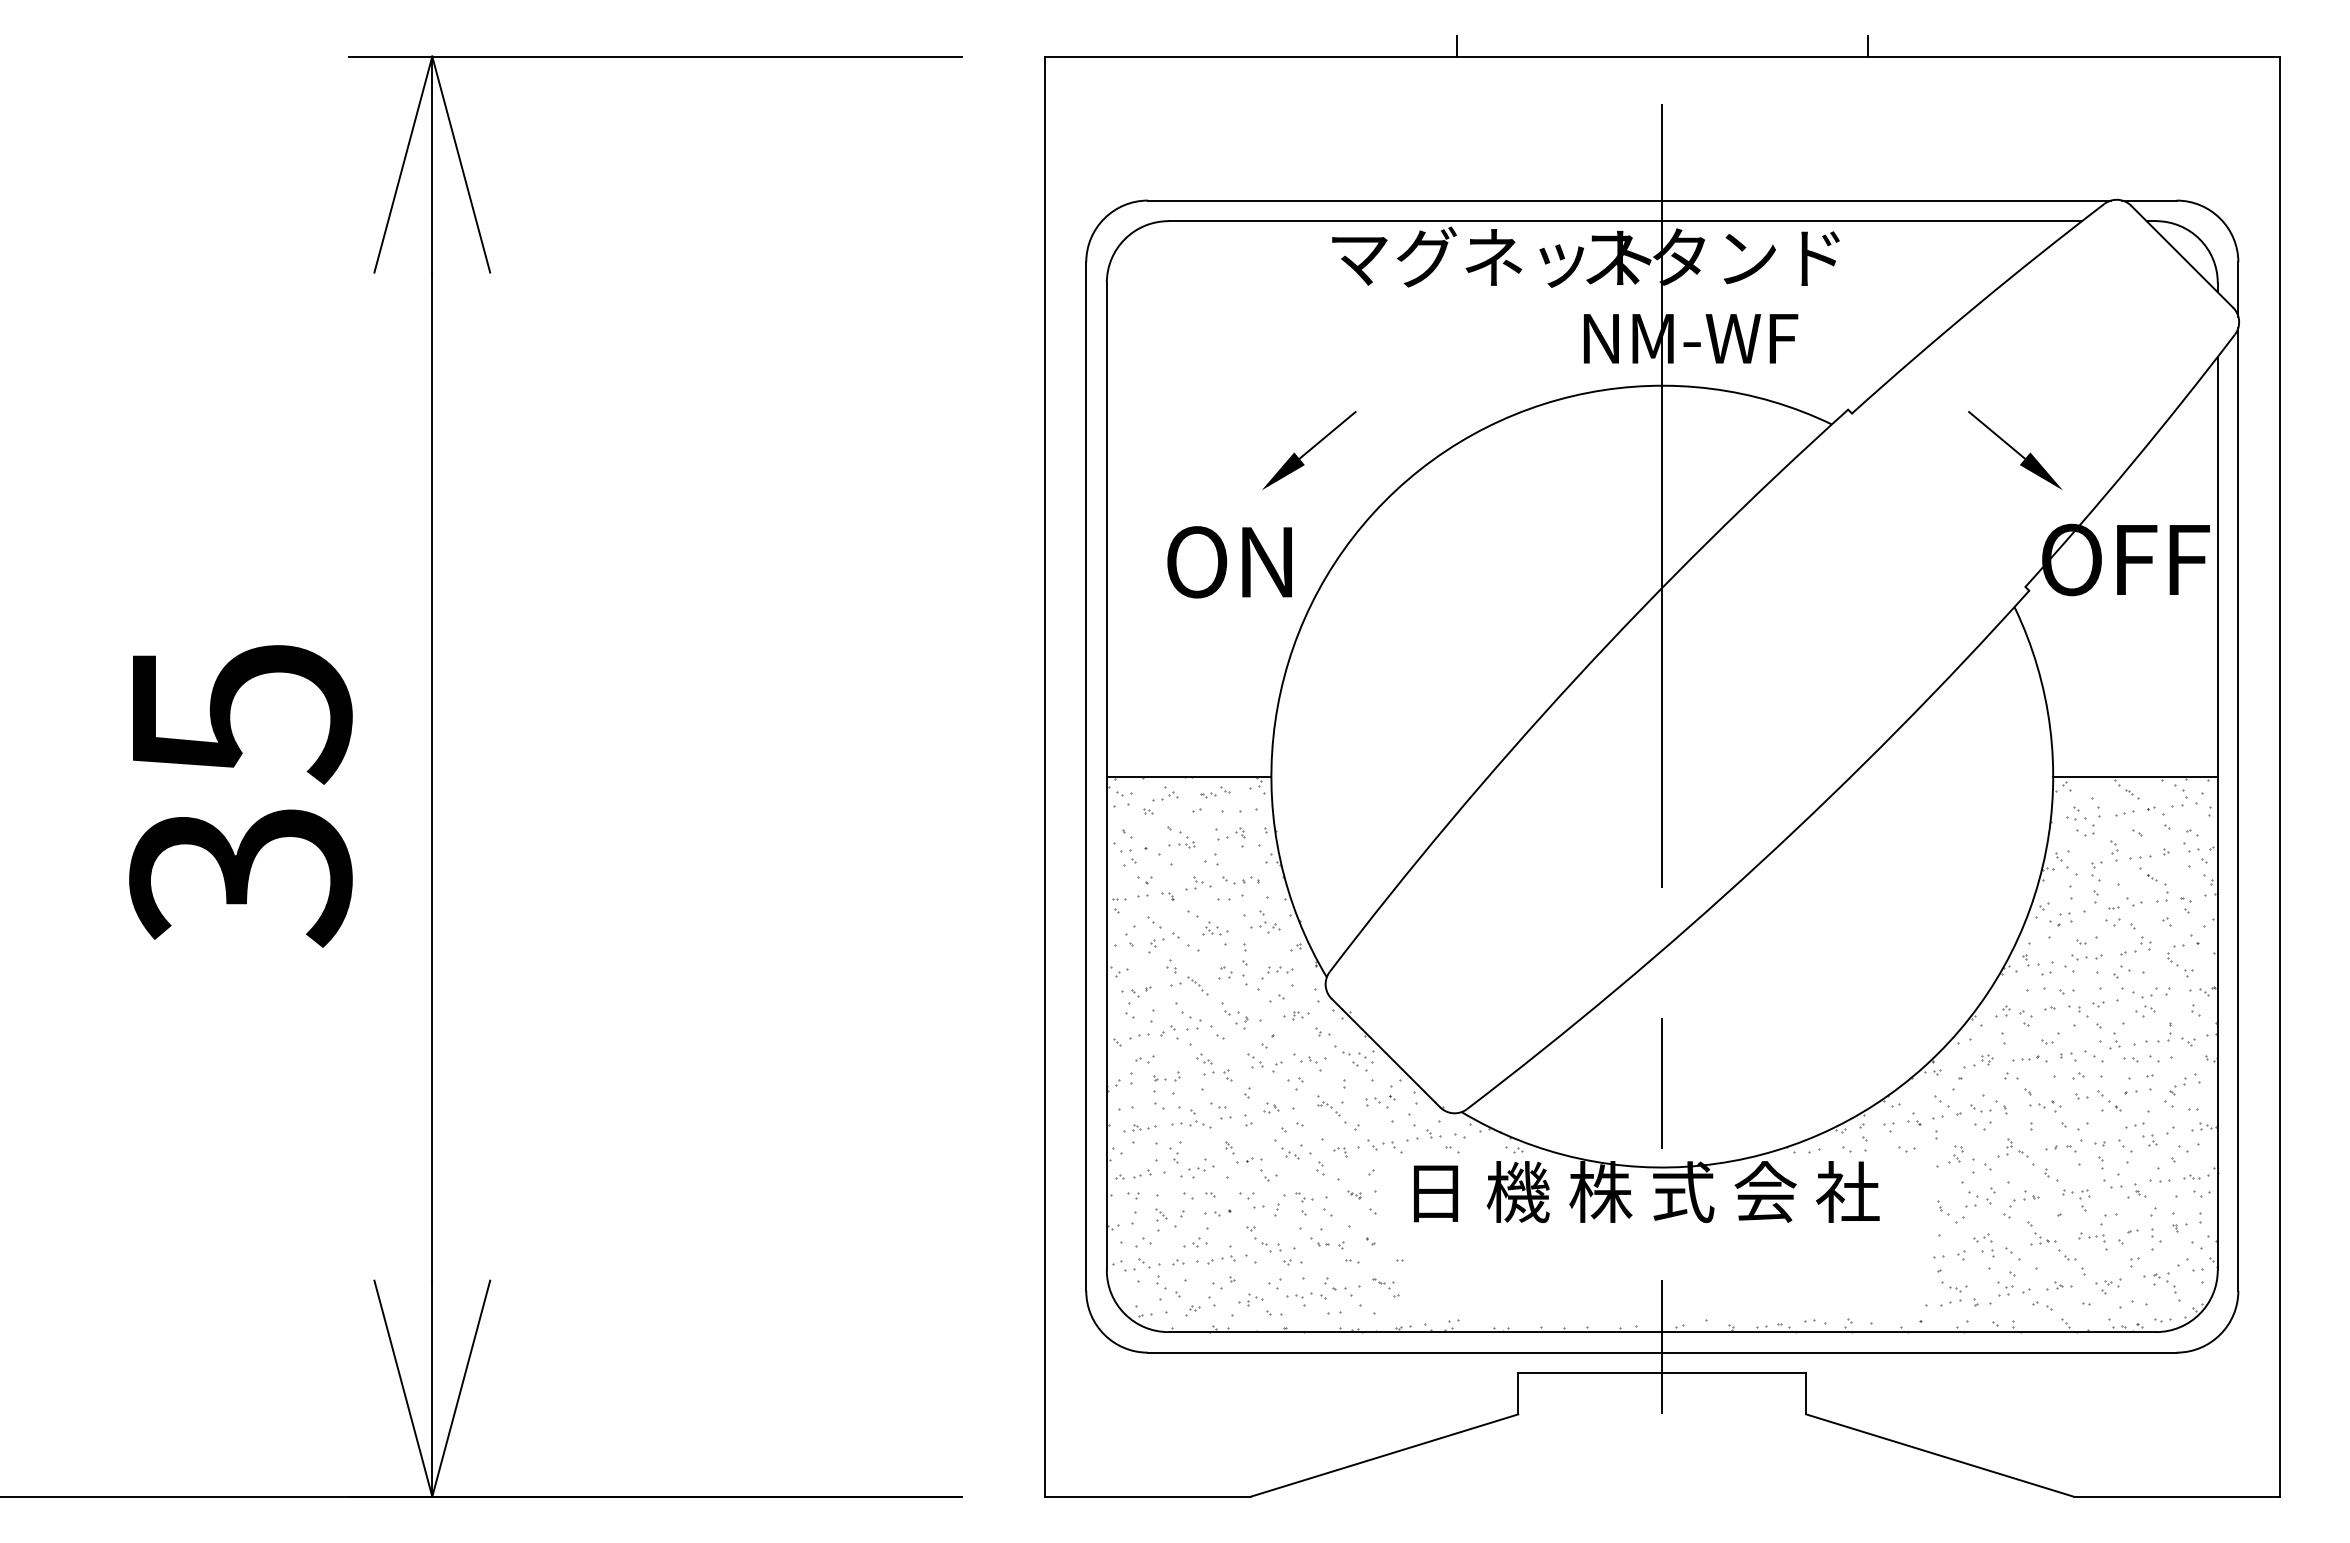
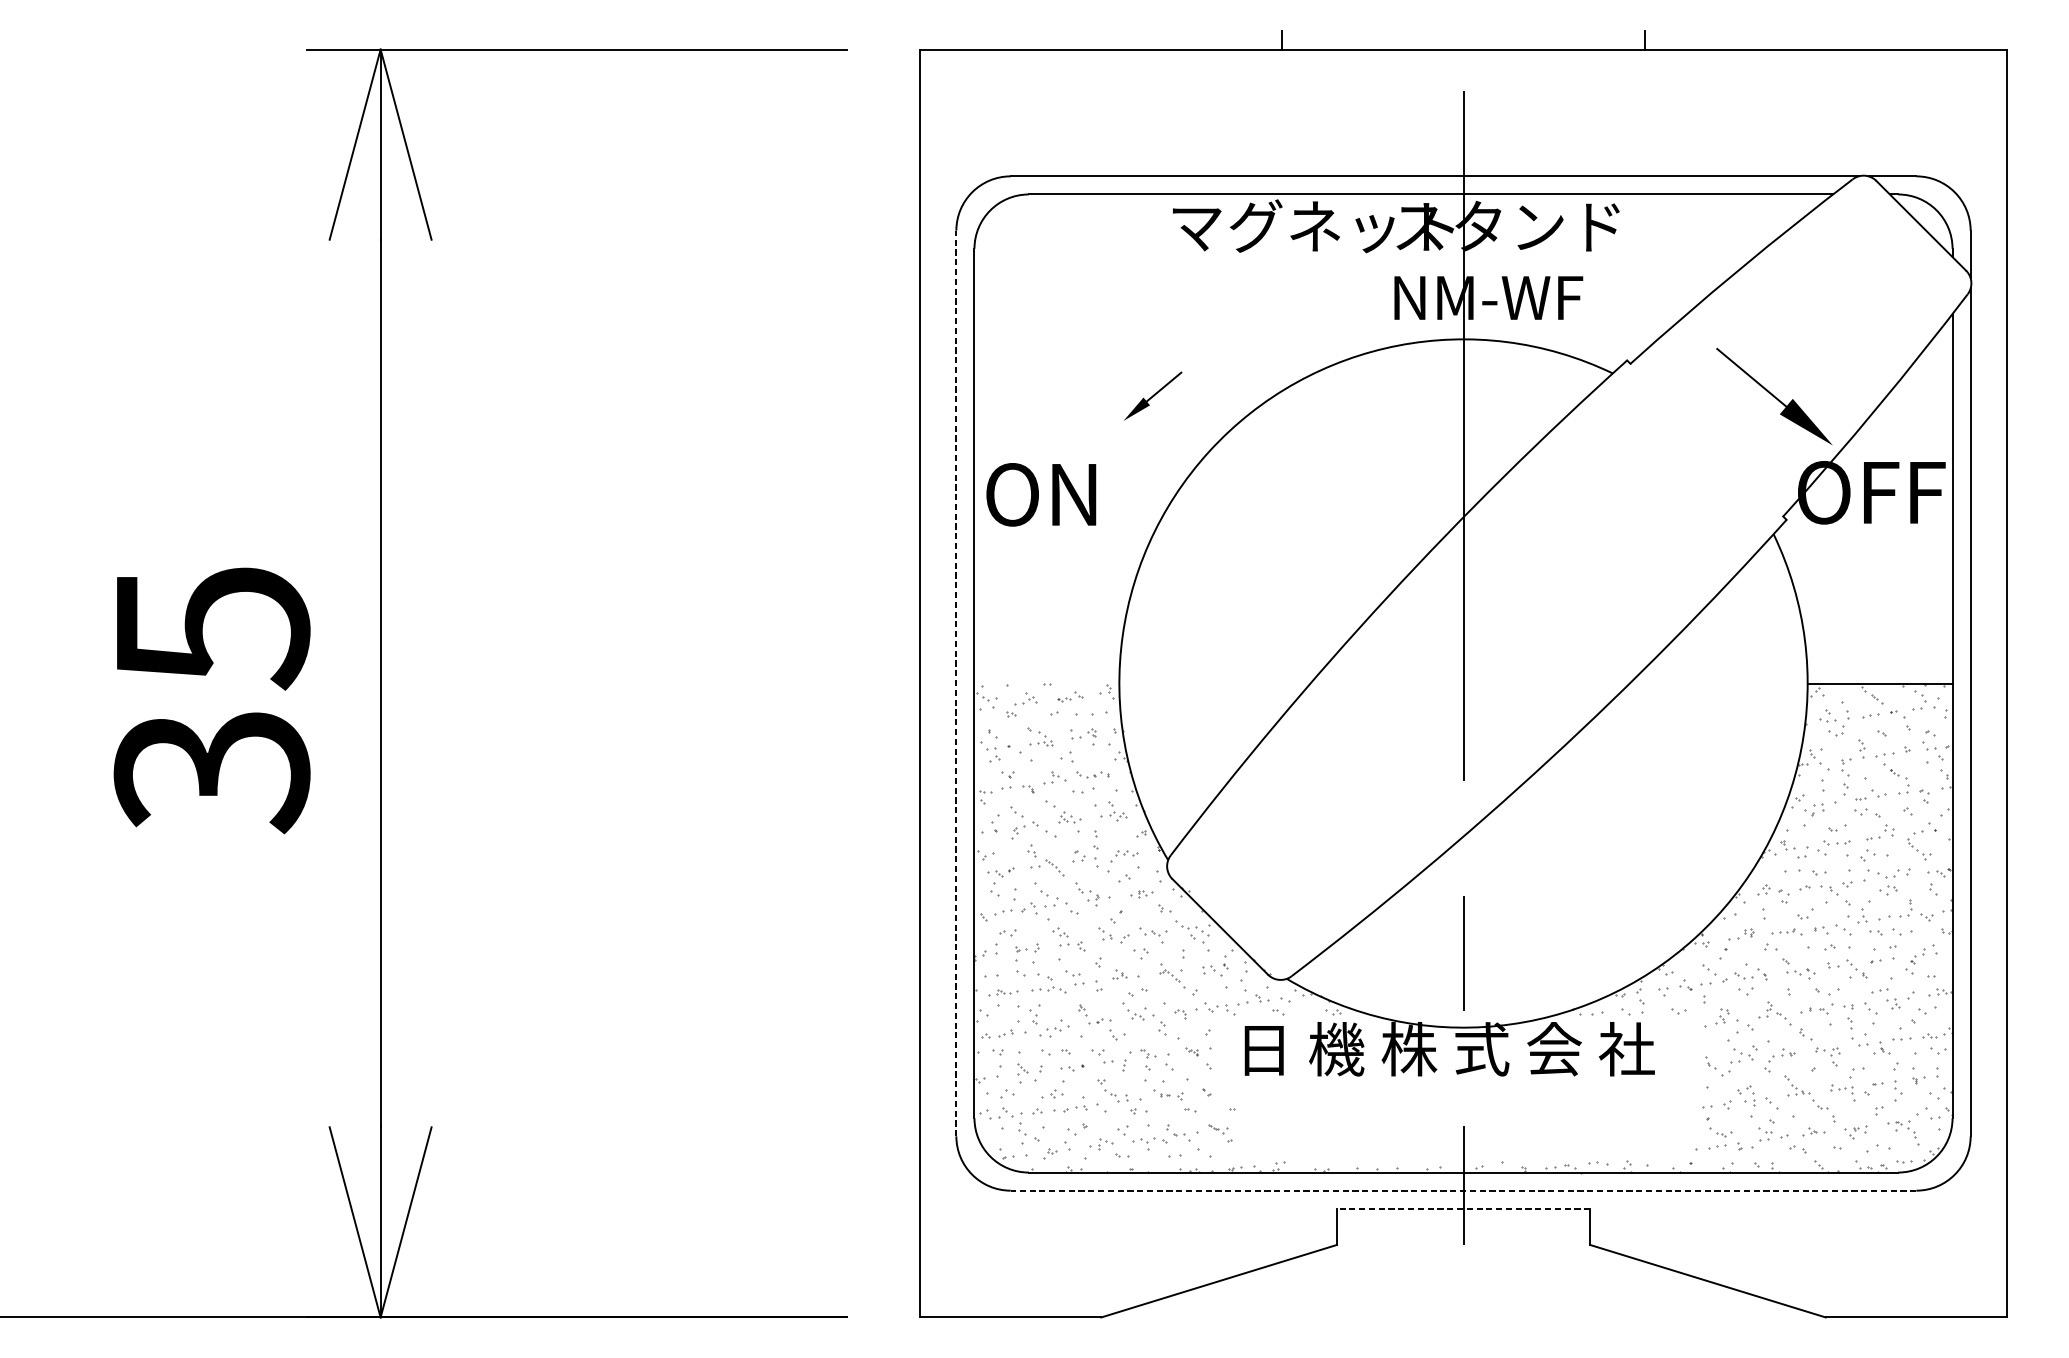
part: (1309, 450) -> (1152, 396), size x0.7
part: (2015, 450) -> (1774, 396), size x1.4
text: (1229, 562) -> (1041, 494), moved
line: (1086, 776) -> (956, 683), solid -> dashed
line: (1188, 776) -> (1046, 683), removed
line: (1661, 1352) -> (1462, 1190), solid -> dashed
line: (1661, 1373) -> (1462, 1209), solid -> dashed

